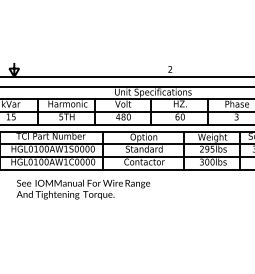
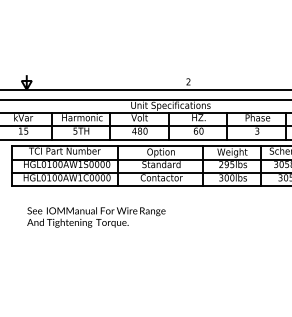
text: (83, 189) -> (96, 217), moved

